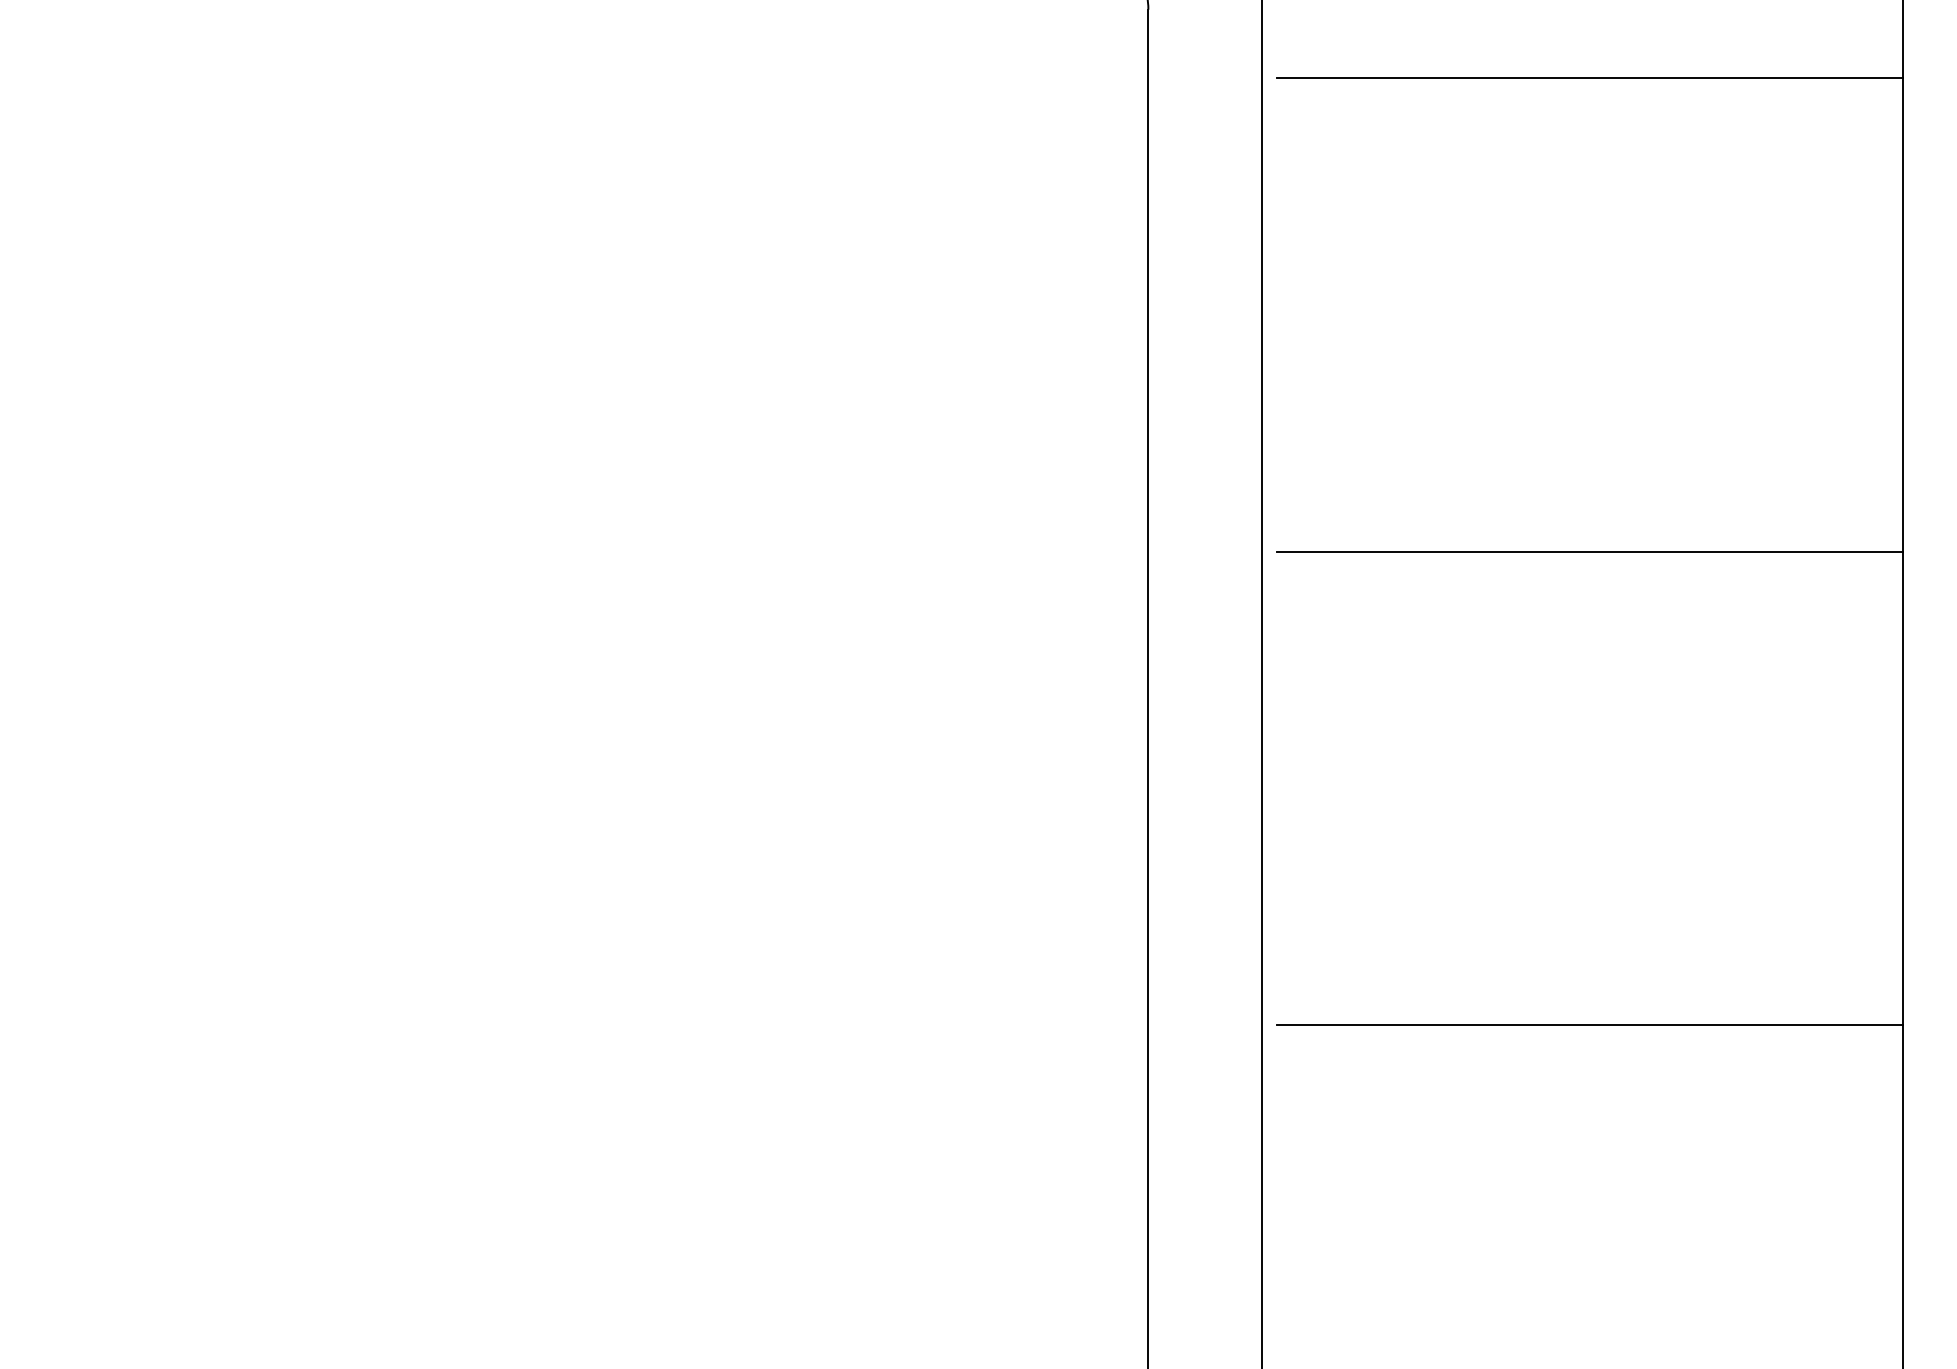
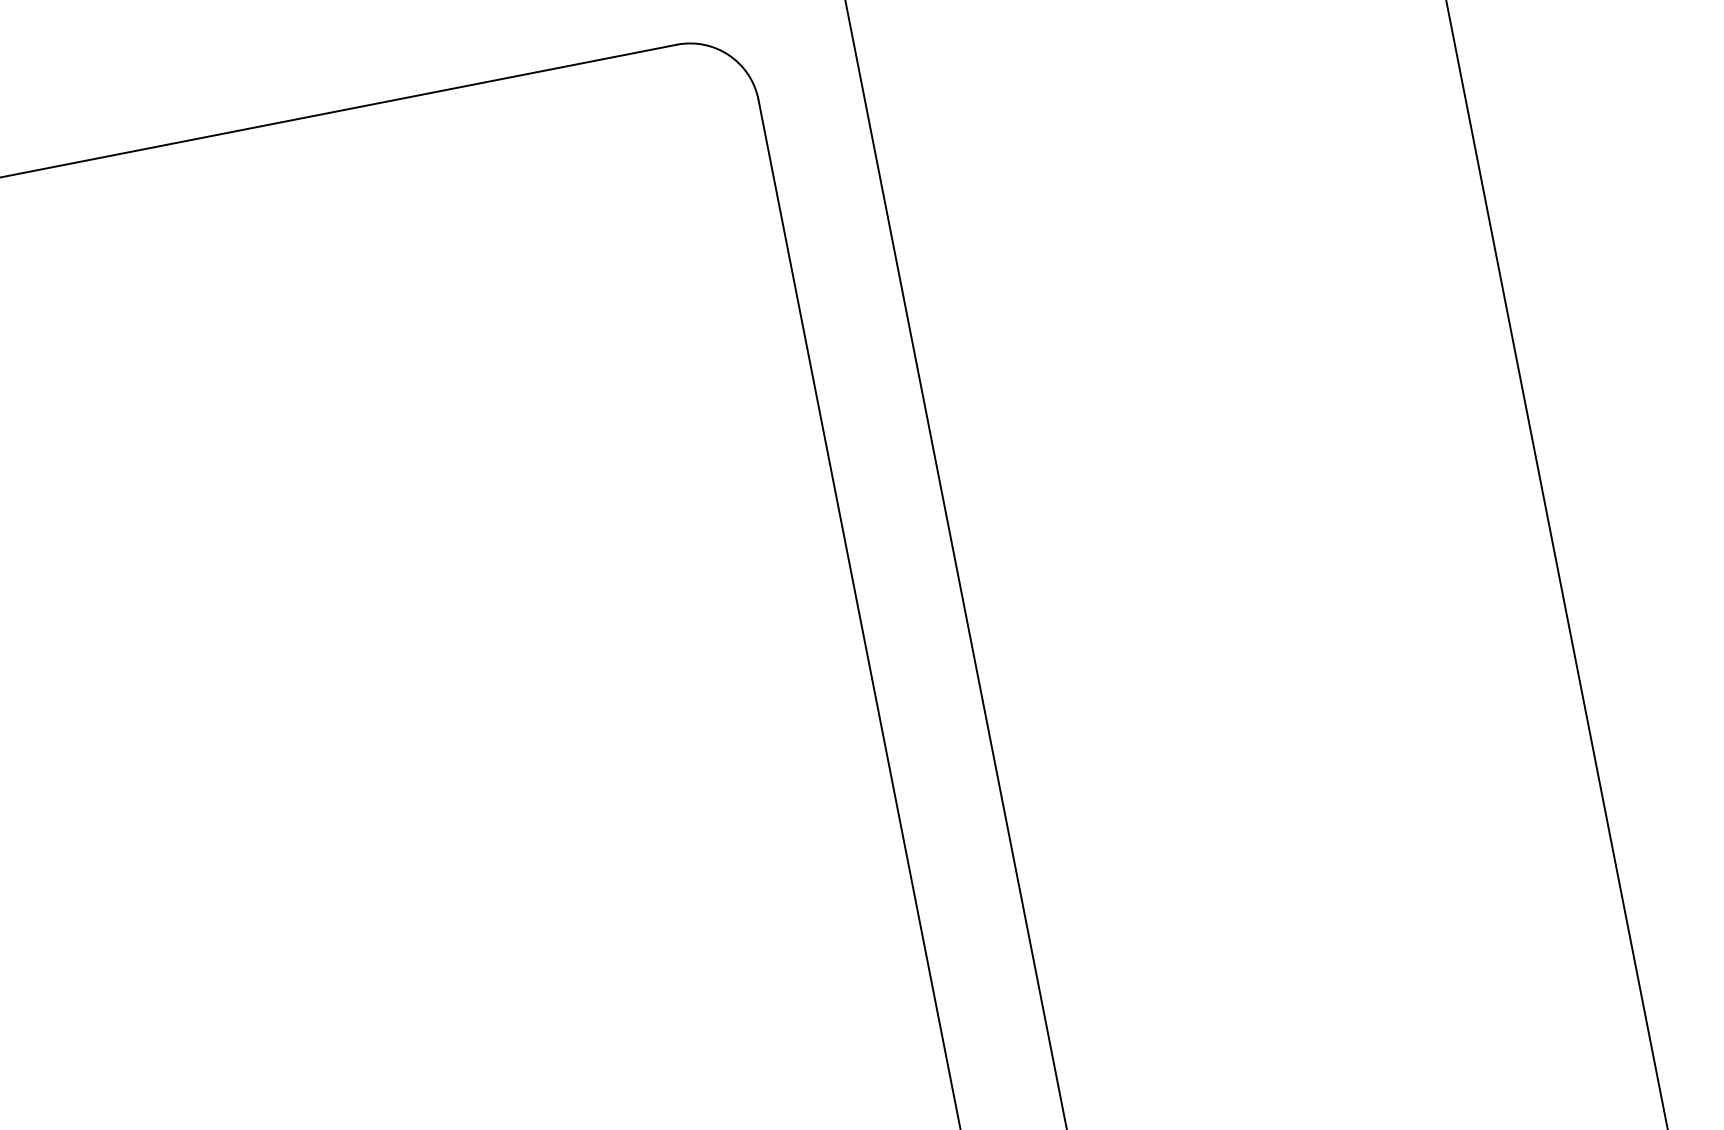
line: (1589, 78) -> (1168, 83), removed
line: (1589, 551) -> (1252, 510), removed
line: (1589, 1025) -> (1336, 938), removed

